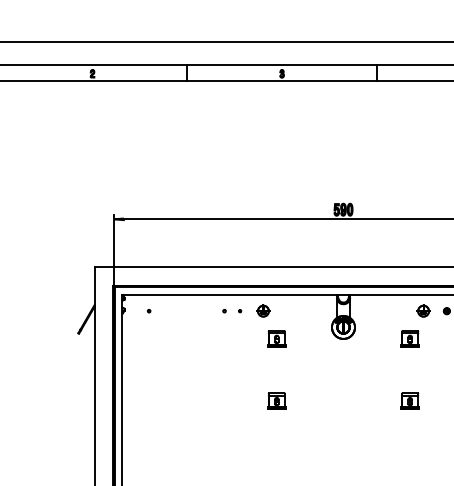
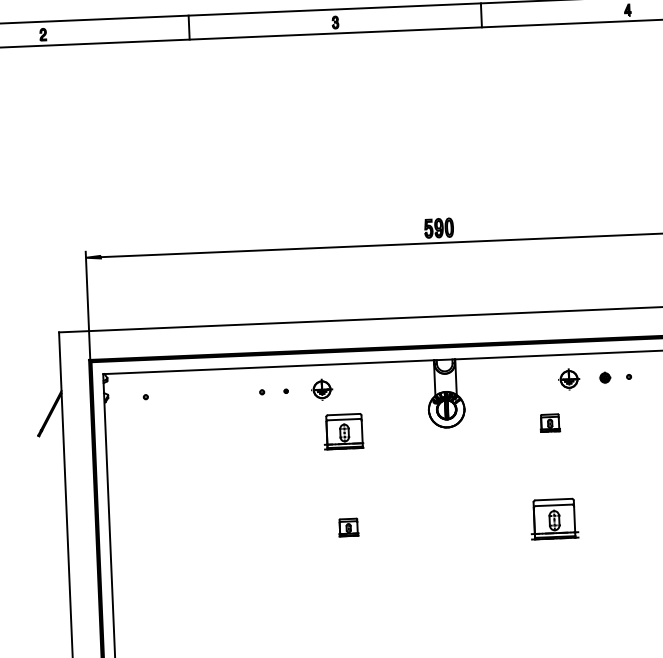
part: (276, 338) -> (344, 431), size x1.4
part: (409, 338) -> (549, 422), size x0.7
part: (276, 400) -> (348, 526), size x0.7
part: (409, 400) -> (553, 518), size x1.6

